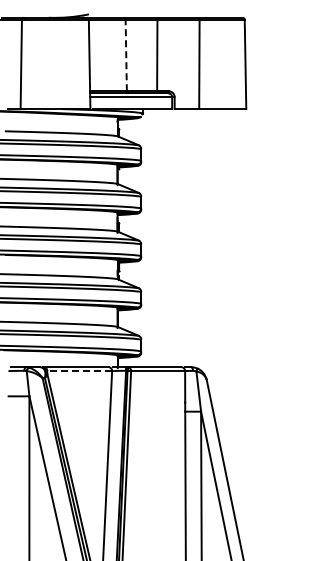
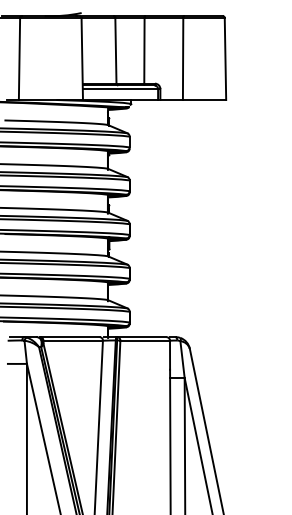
line: (126, 55) -> (116, 50), dashed -> solid
line: (79, 371) -> (72, 341), dashed -> solid

